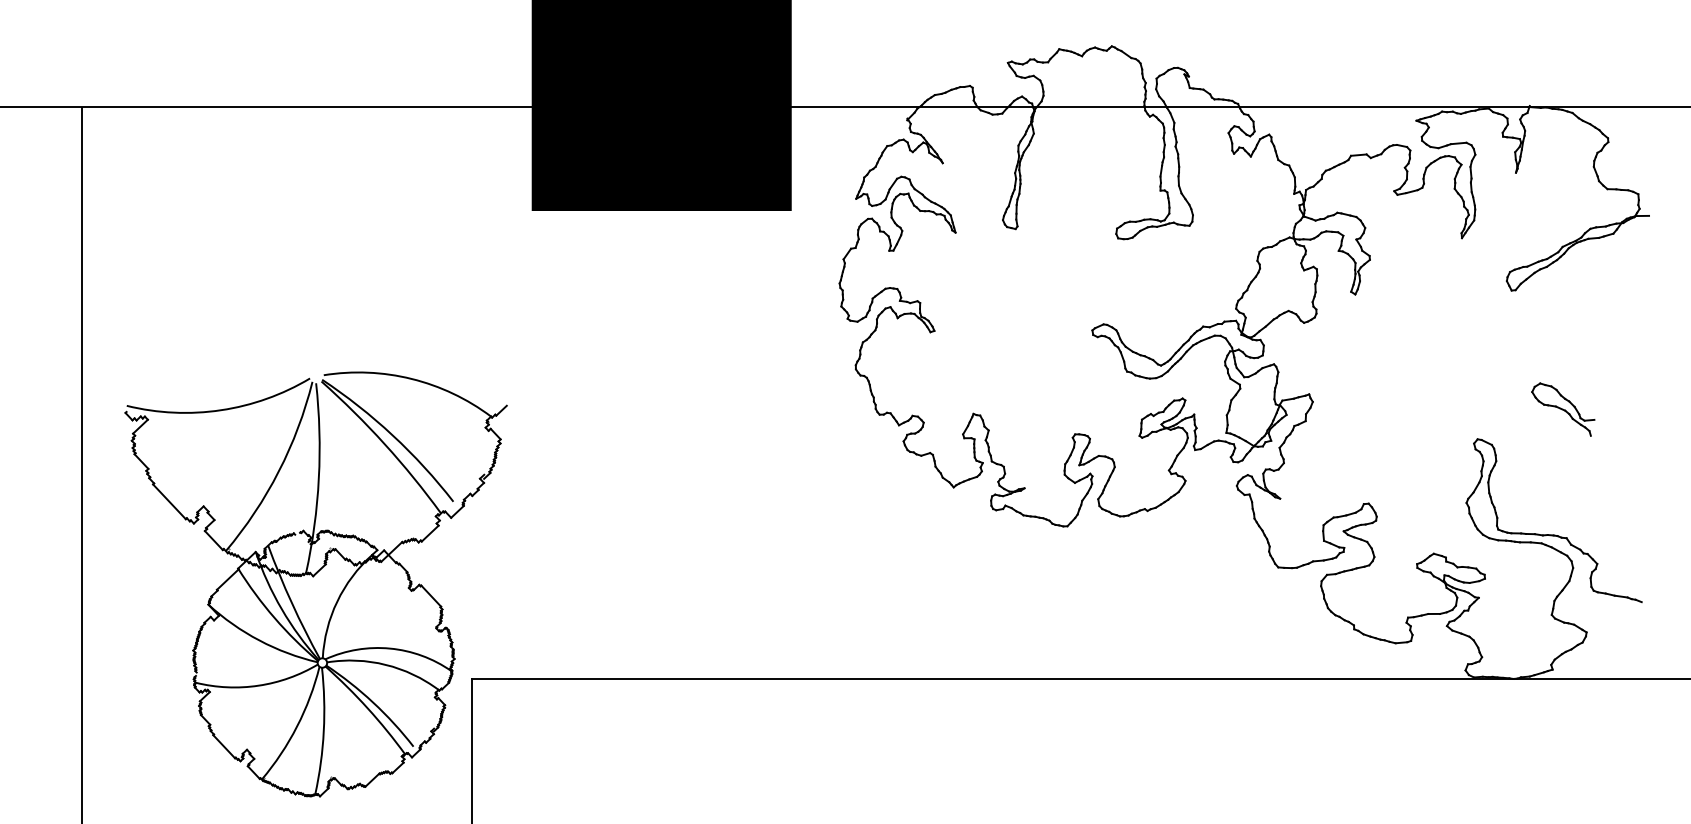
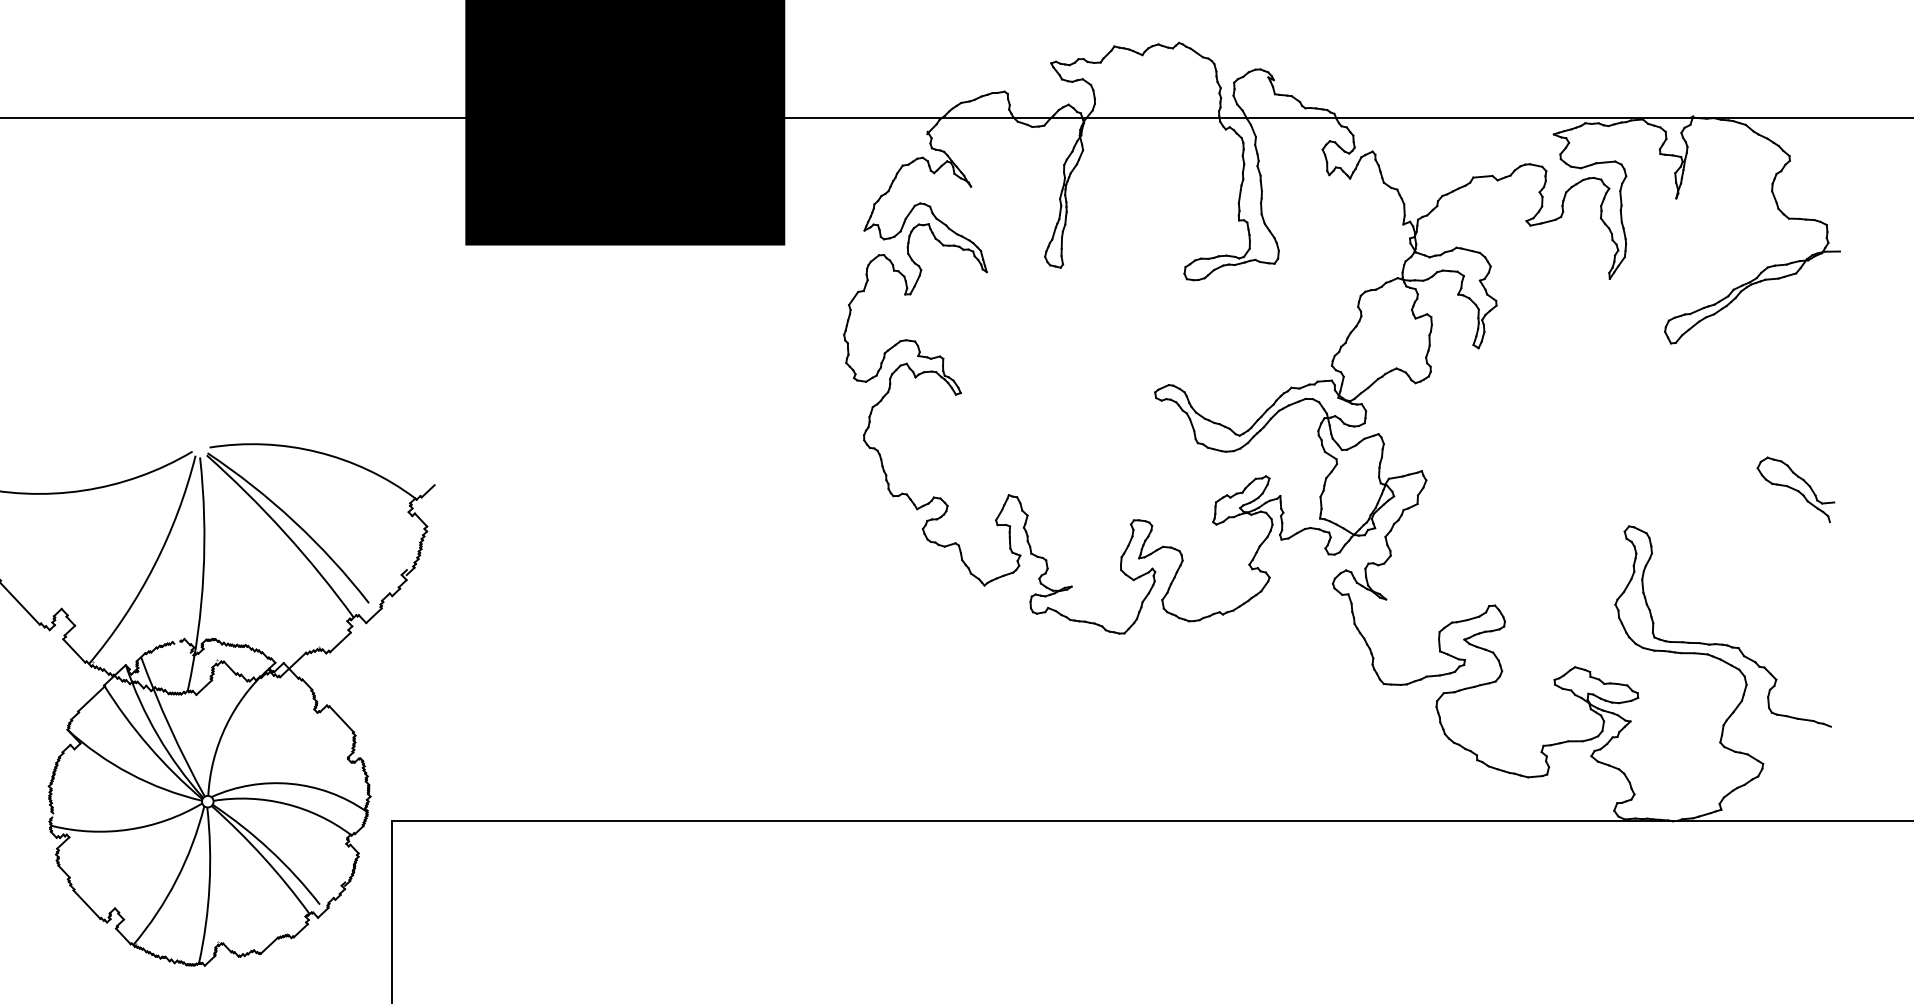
part: (1563, 409) -> (1796, 489), moved

